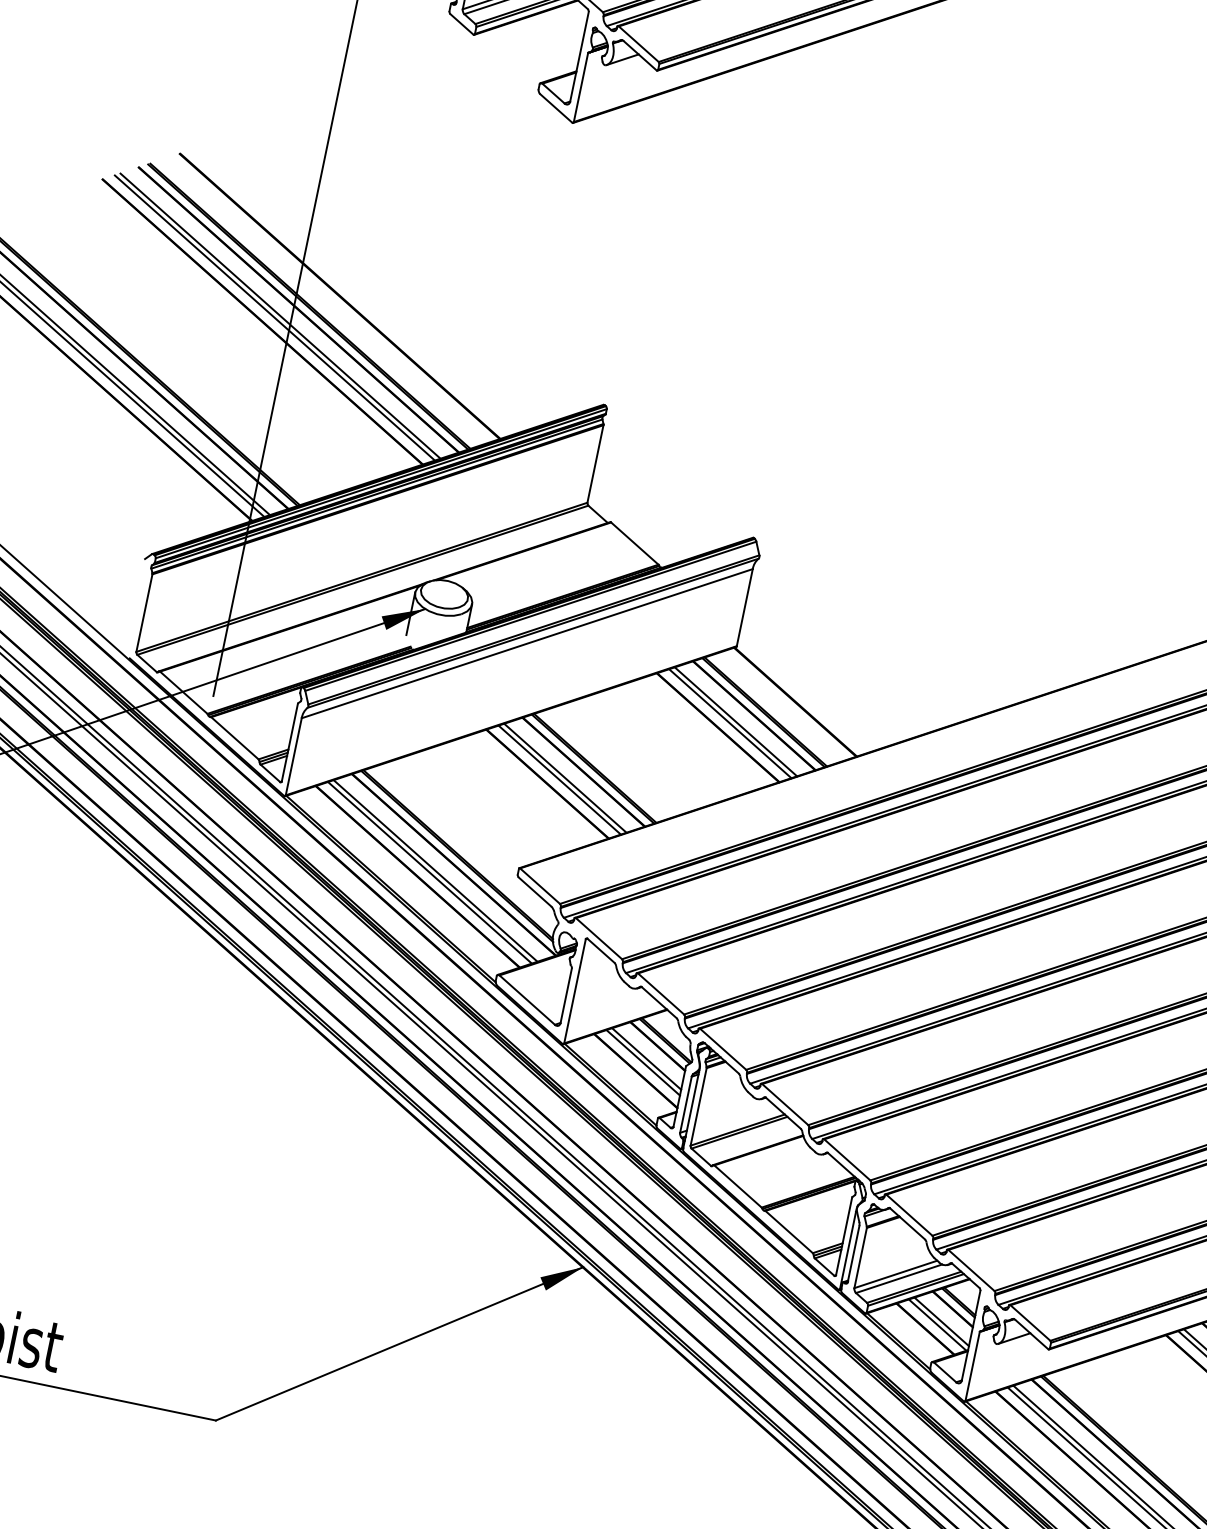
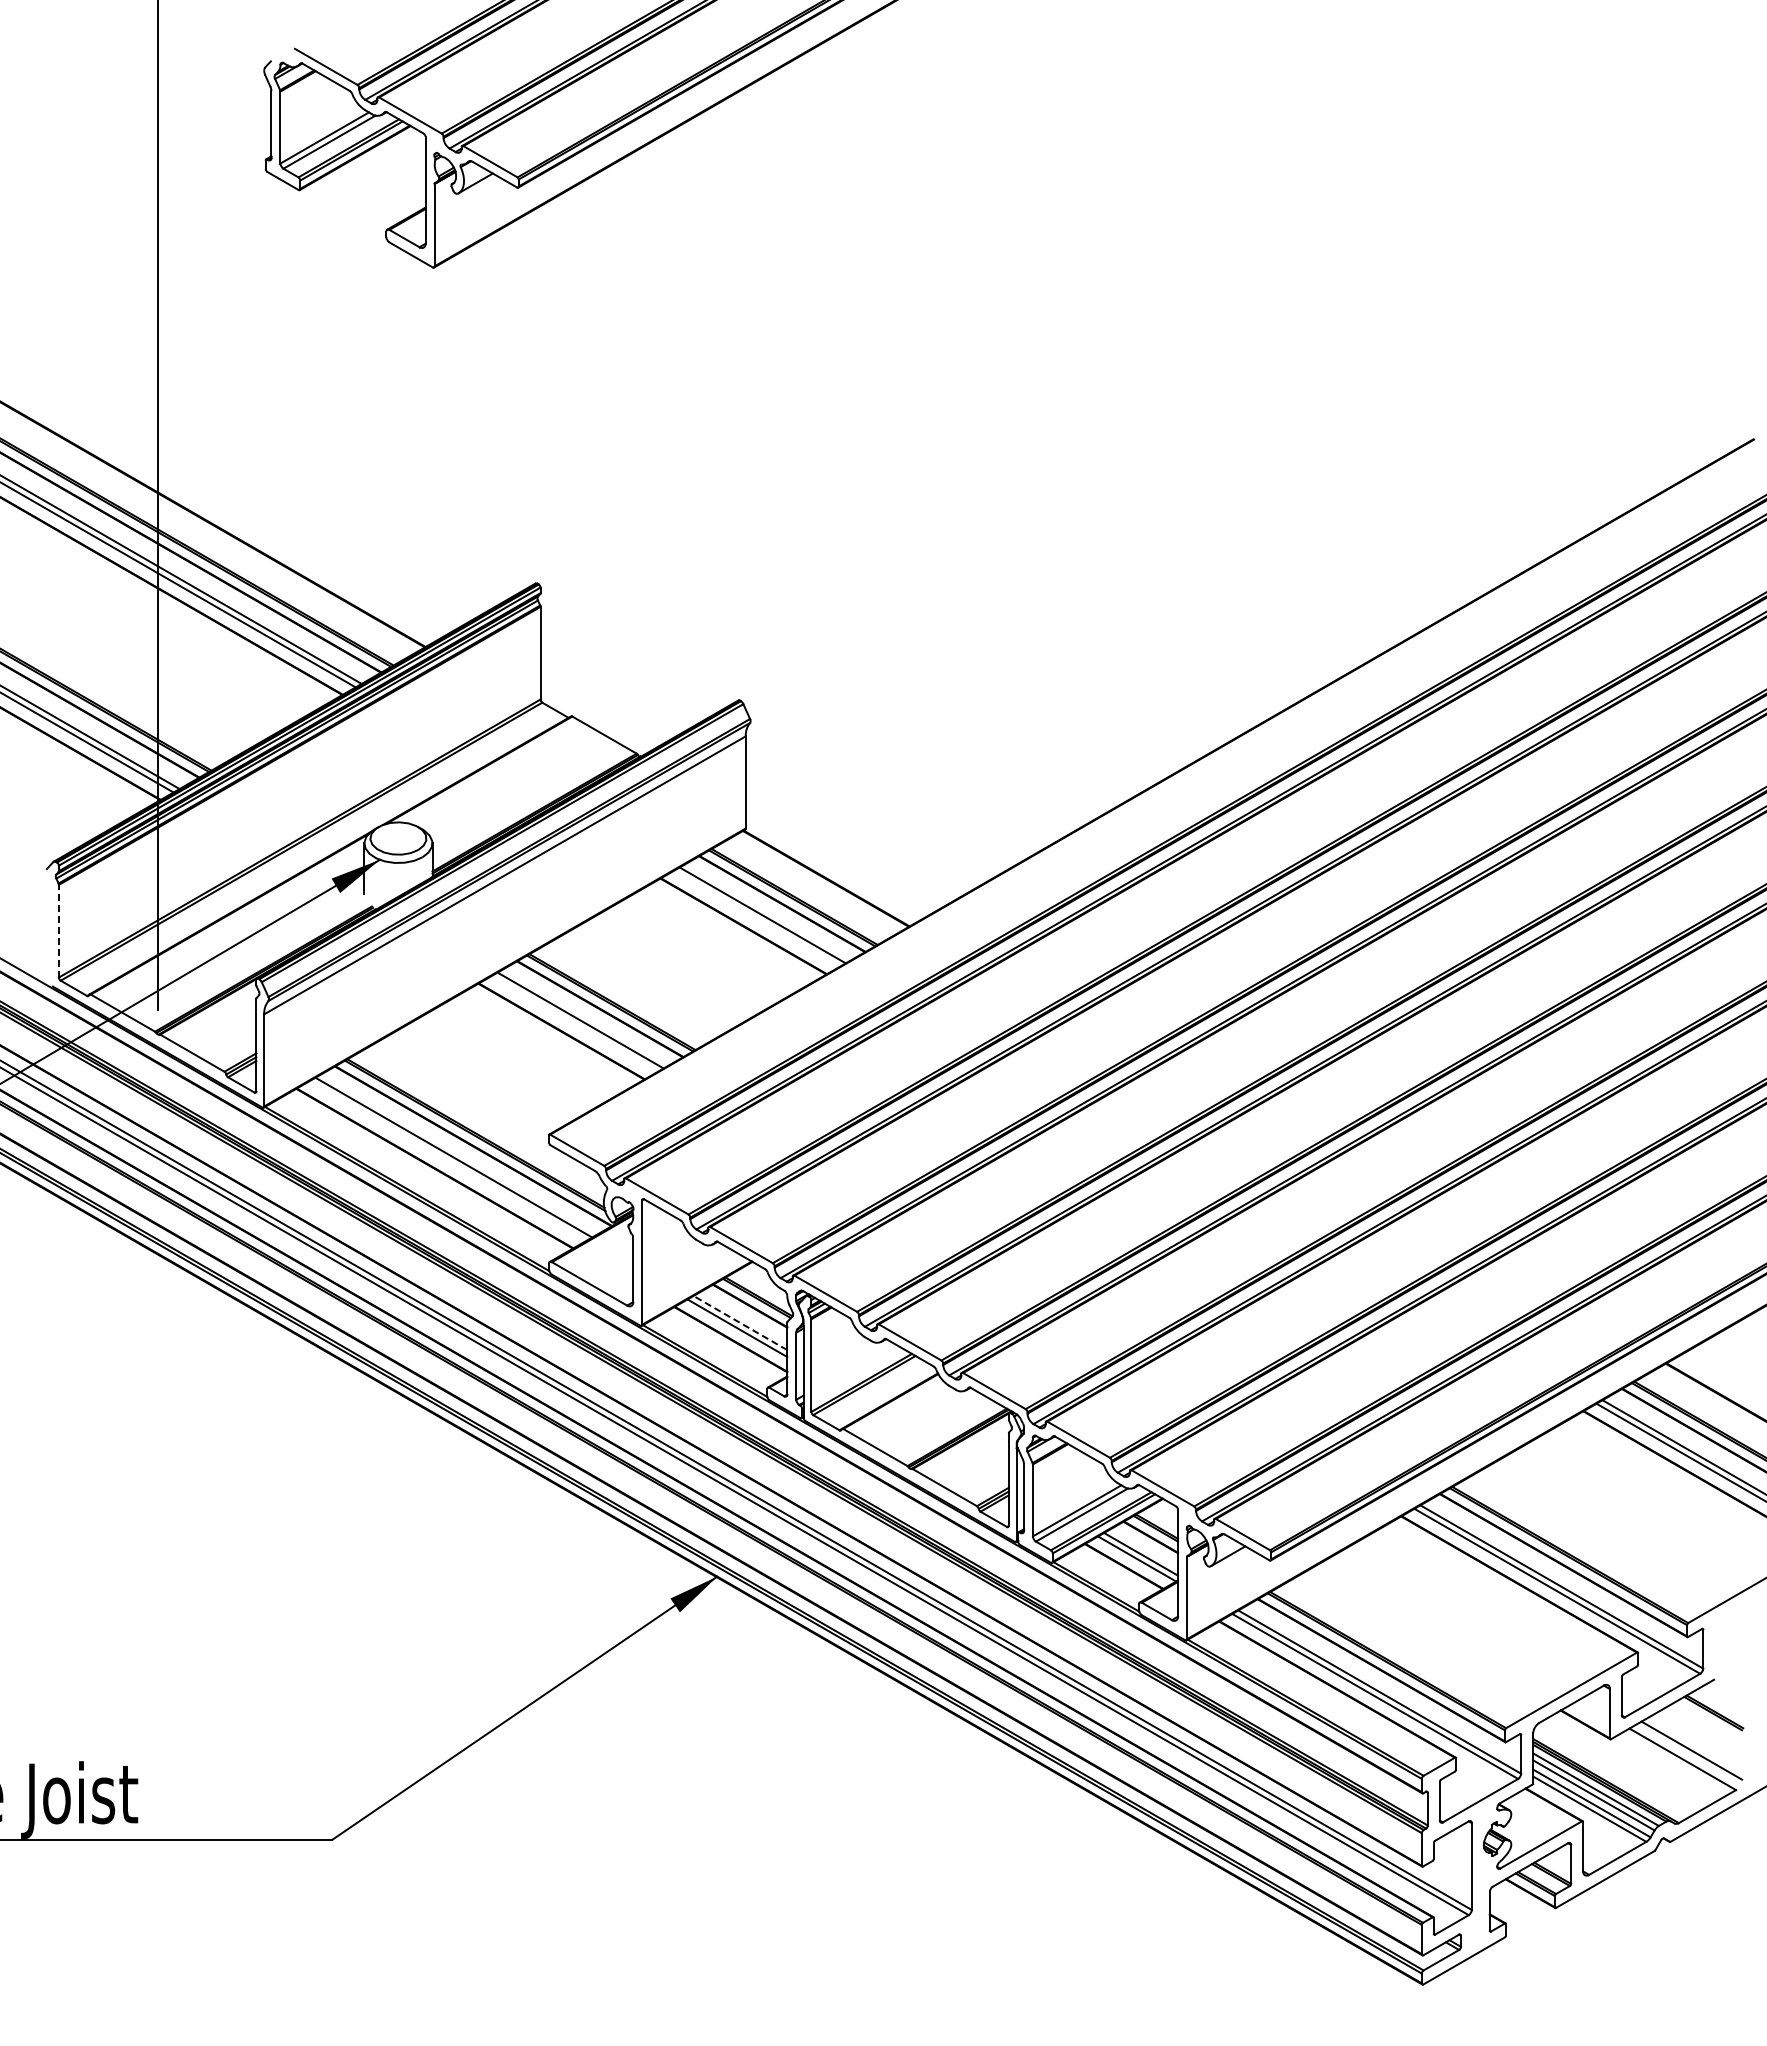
line: (144, 612) -> (58, 930), solid -> dashed
line: (730, 723) -> (756, 918), removed
line: (559, 779) -> (574, 1023), removed
line: (429, 872) -> (447, 1160), removed
line: (645, 1058) -> (739, 1322), solid -> dashed

